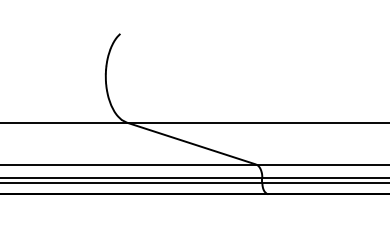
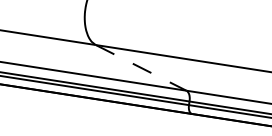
line: (191, 143) -> (141, 67), solid -> dashed

